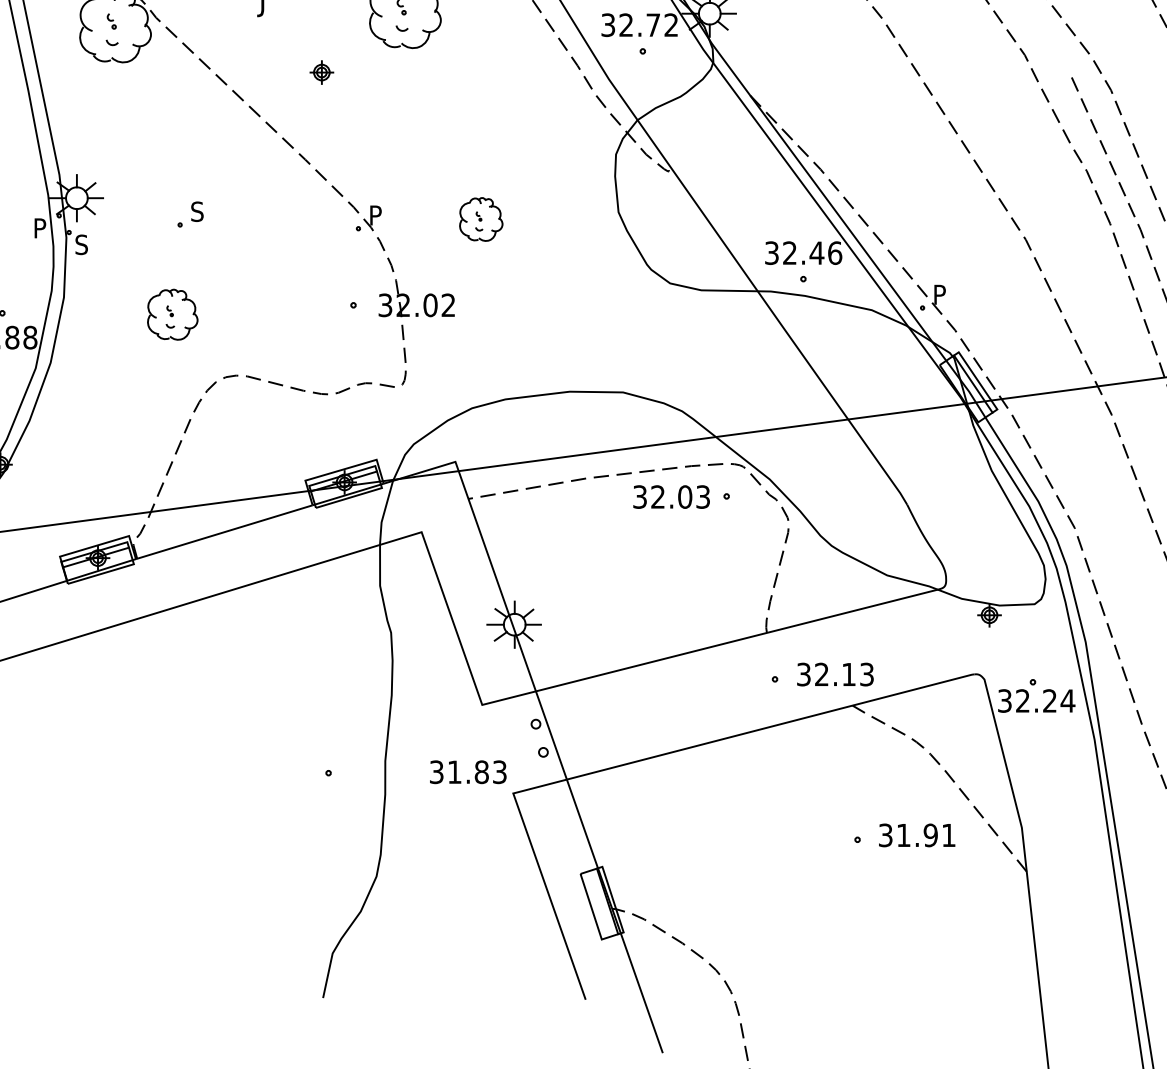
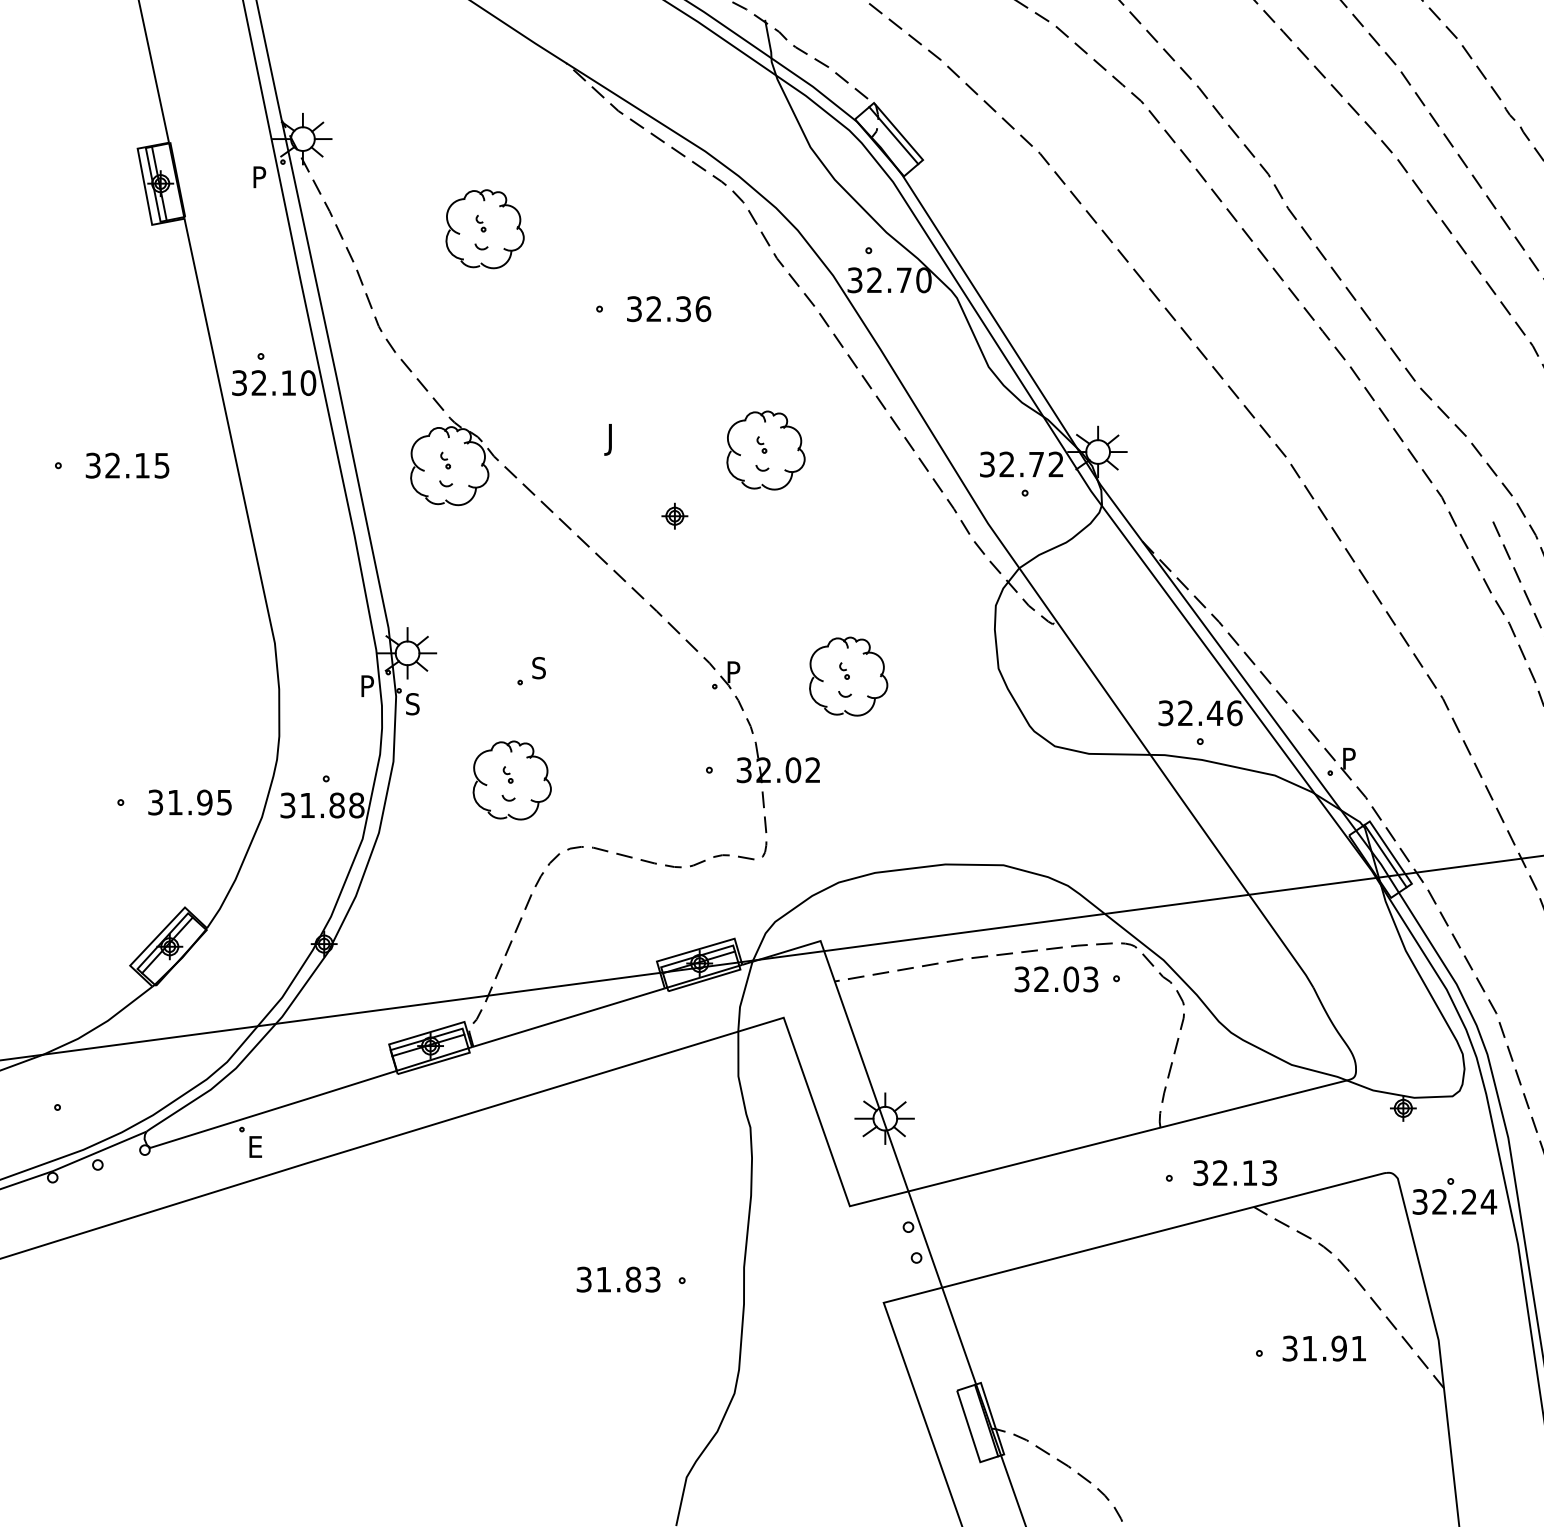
part: (481, 219) -> (848, 676), size x1.67
part: (172, 314) -> (511, 780), size x1.43
text: (468, 772) -> (618, 1279), moved

